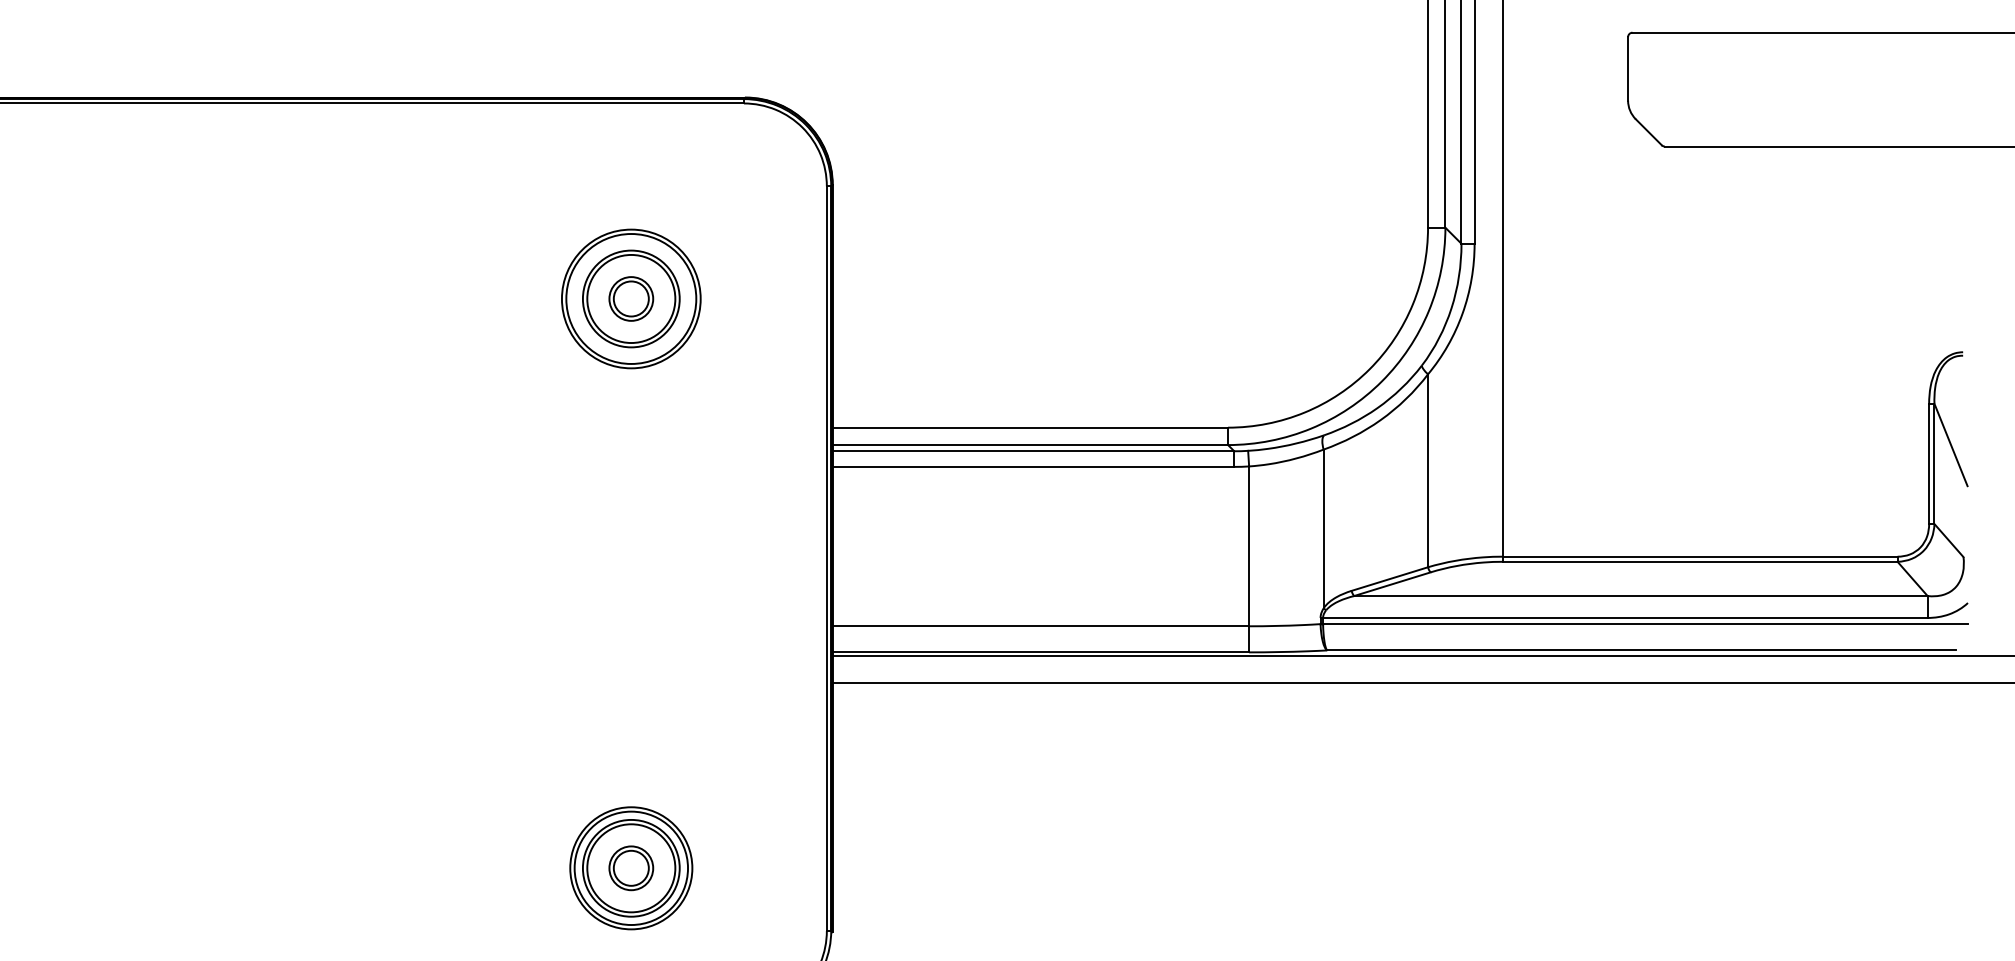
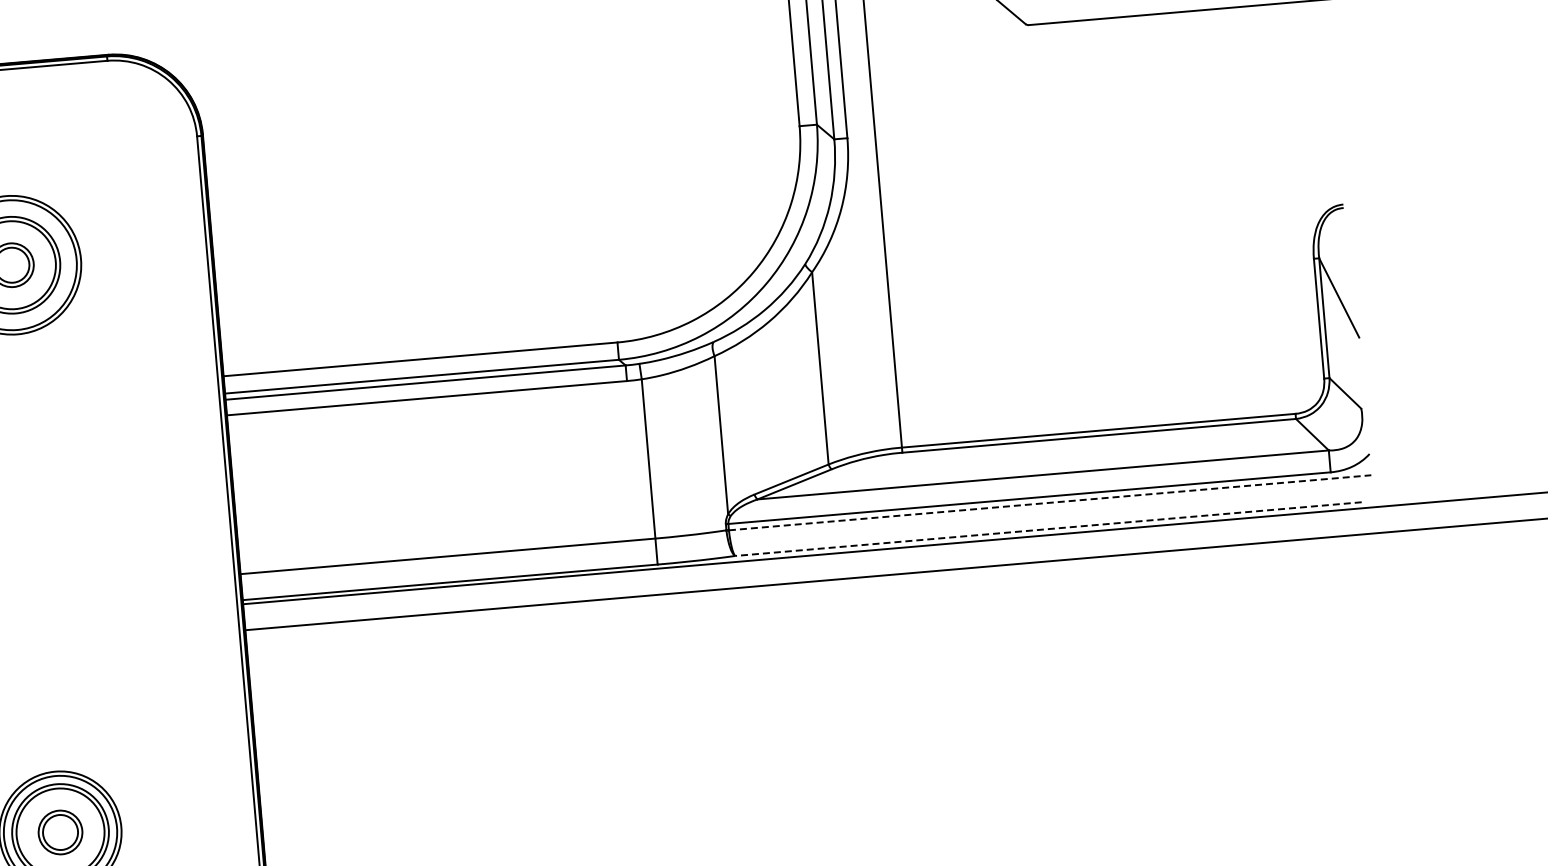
line: (1645, 624) -> (1050, 502), solid -> dashed
line: (1641, 650) -> (1048, 529), solid -> dashed

